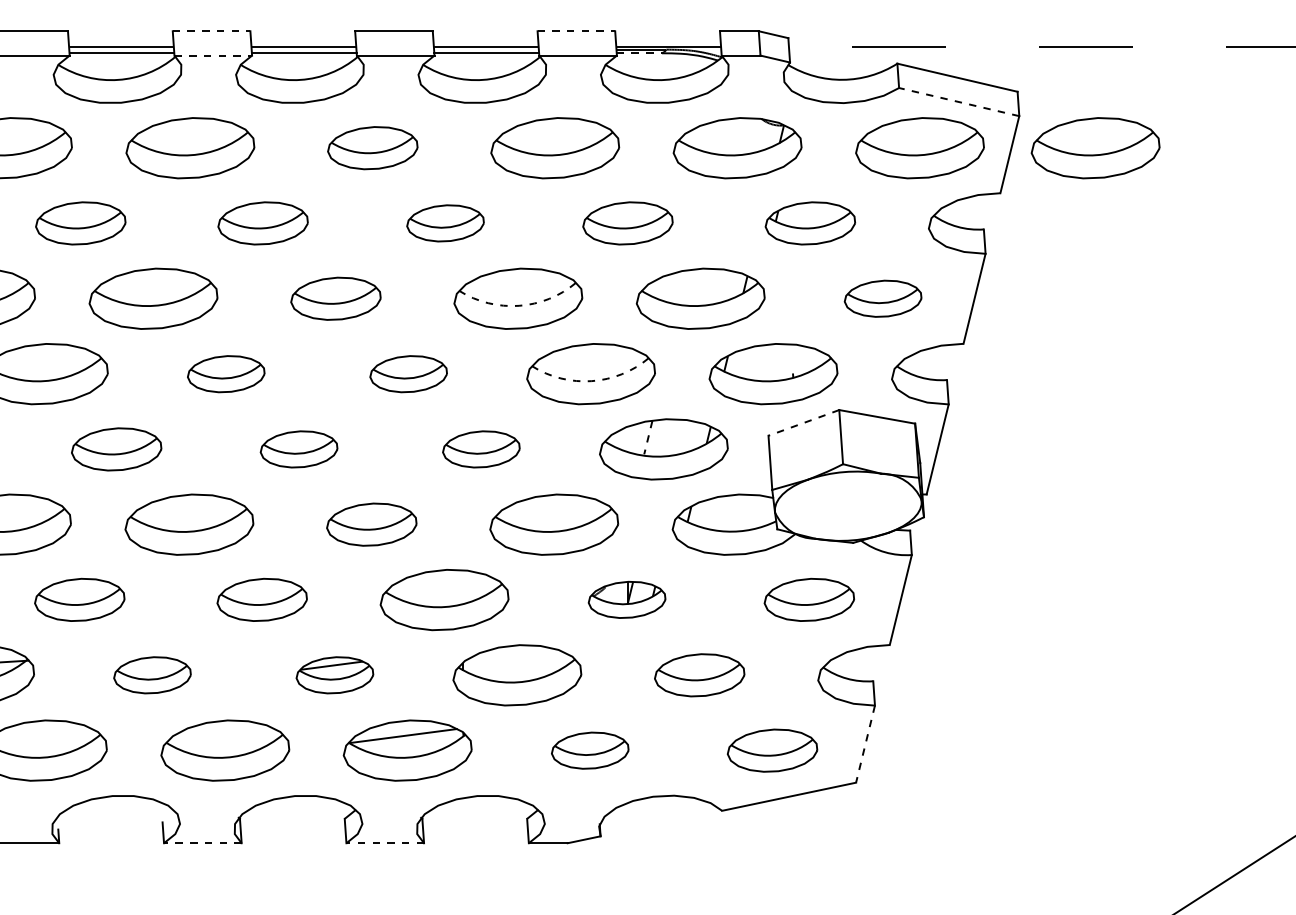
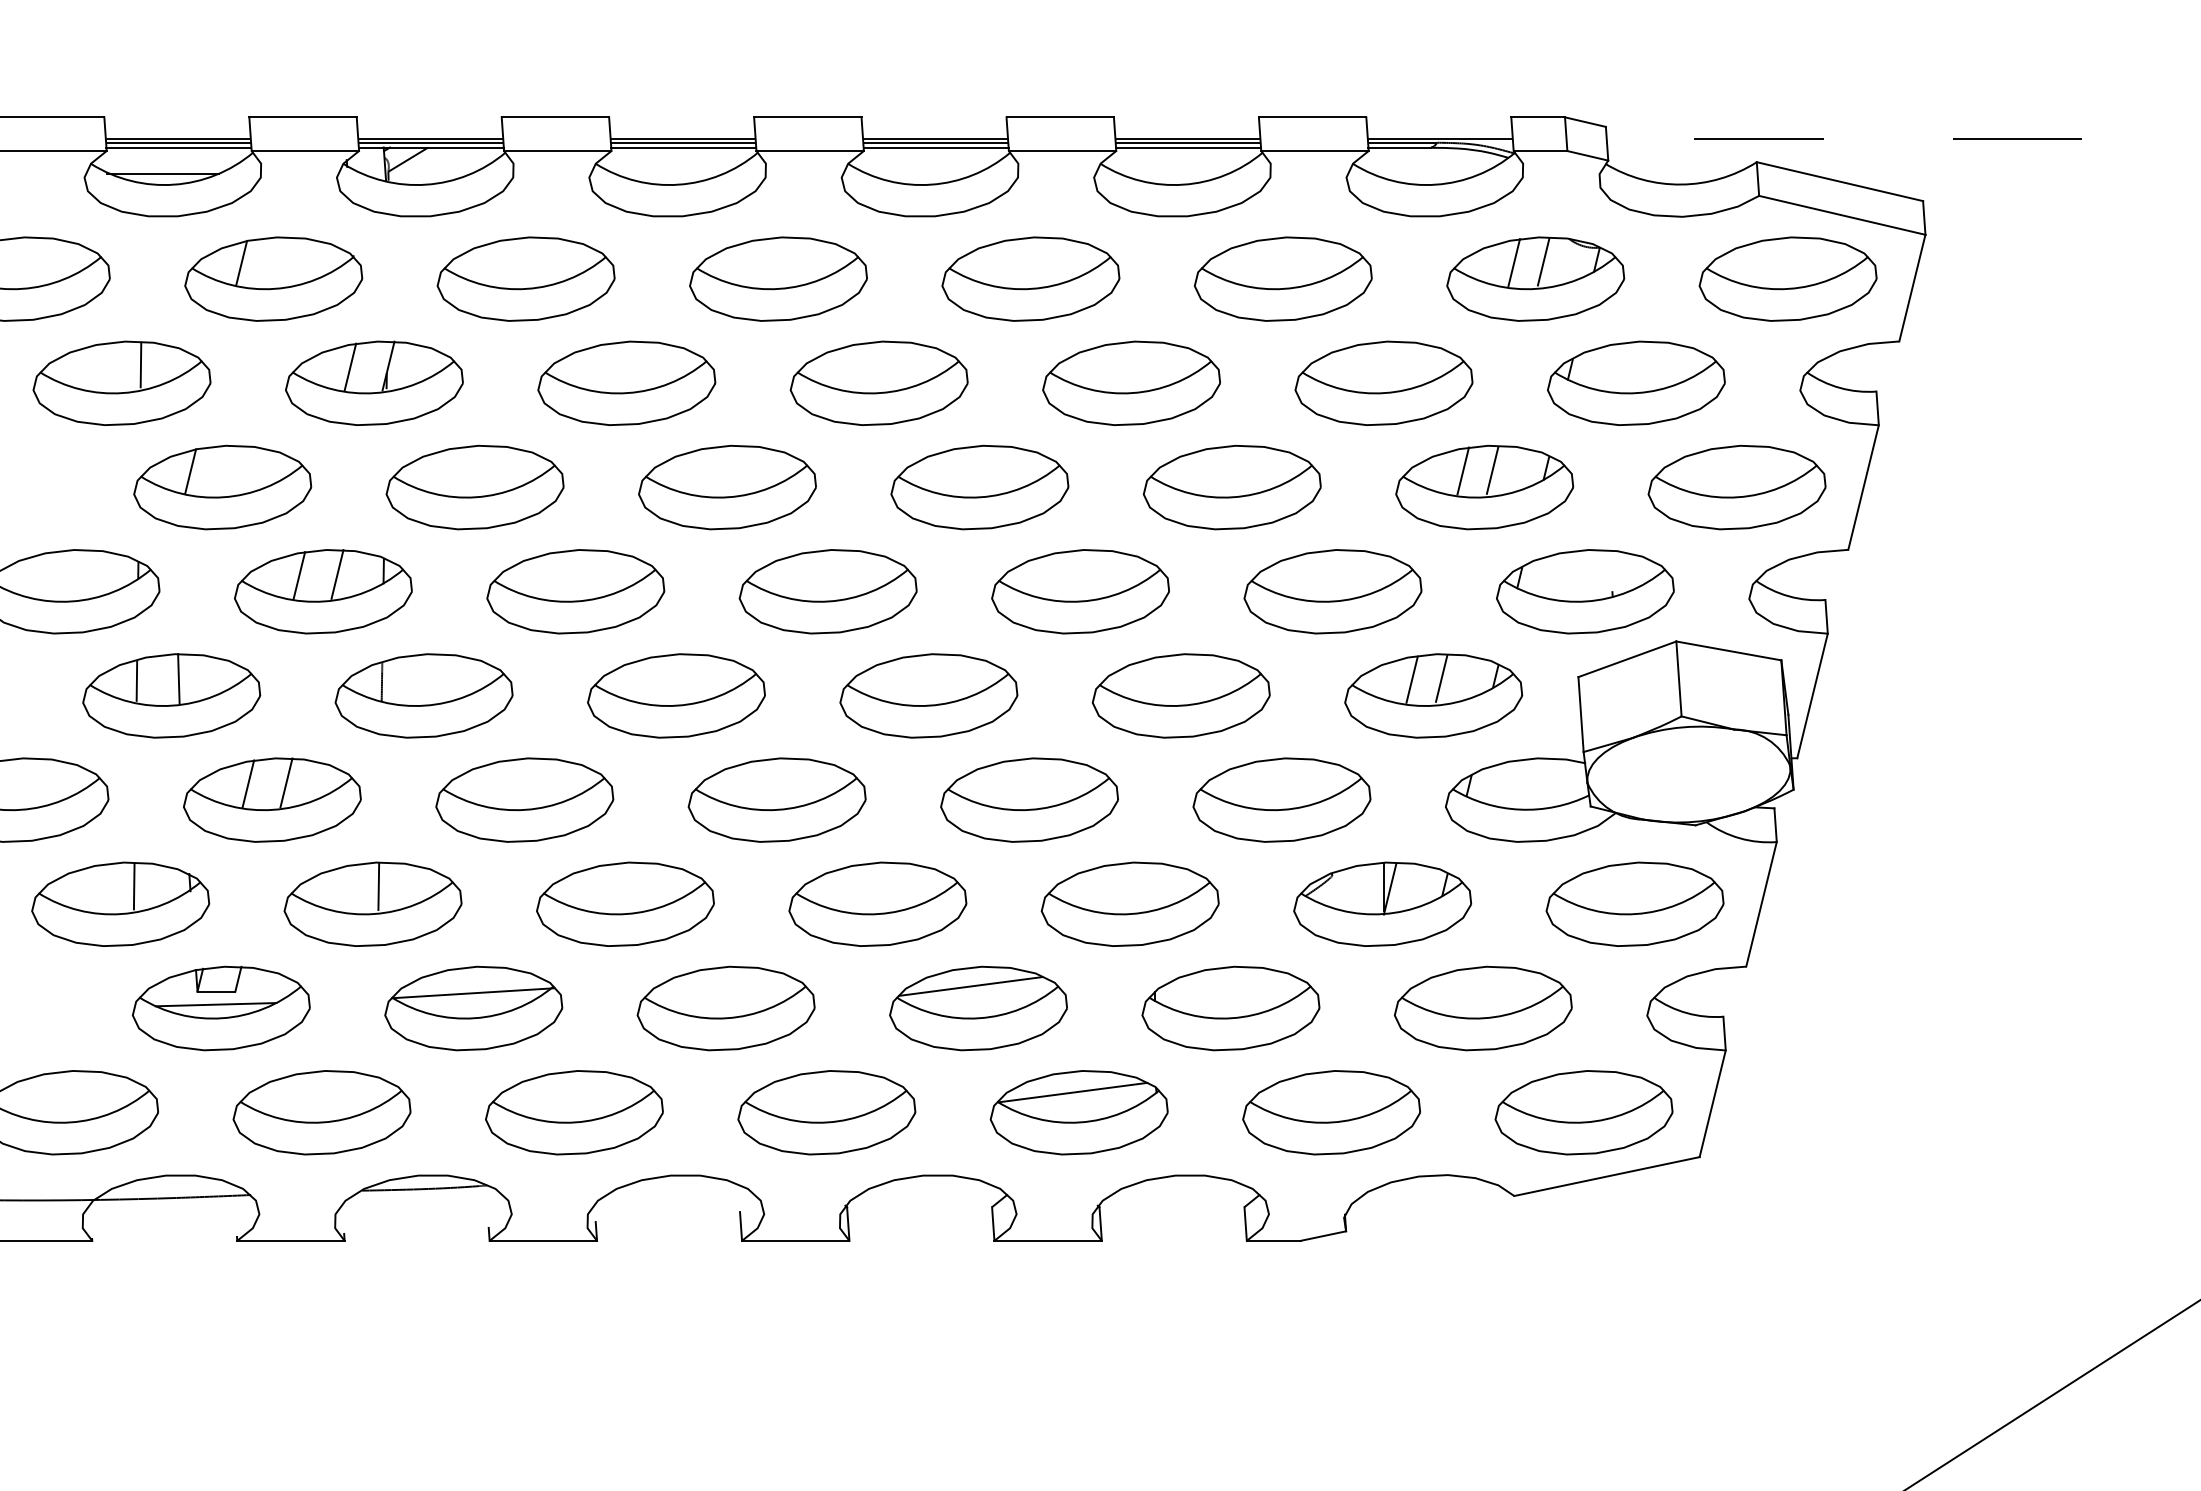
line: (211, 31) -> (807, 117), dashed -> solid
line: (576, 31) -> (1312, 117), dashed -> solid
line: (121, 49) -> (682, 142), added
line: (303, 49) -> (935, 142), added
line: (485, 49) -> (1187, 142), added
line: (639, 53) -> (1400, 147), dashed -> solid
line: (213, 55) -> (810, 151), dashed -> solid
line: (958, 102) -> (1841, 215), dashed -> solid
line: (743, 135) -> (1543, 261), added
line: (721, 136) -> (1513, 262), added
part: (372, 147) -> (1030, 278), size x1.43
part: (1095, 147) -> (2030, 278), removed
part: (80, 222) -> (626, 382), size x1.43
part: (262, 222) -> (878, 382), size x1.43
part: (445, 222) -> (1131, 382), size x1.67
part: (627, 222) -> (1383, 382), size x1.43
part: (810, 222) -> (1636, 382), size x1.43
line: (684, 286) -> (1462, 470), added
line: (706, 286) -> (1492, 470), added
part: (335, 298) -> (979, 487), size x1.43
part: (882, 298) -> (1736, 487), size x1.67
arc: (519, 305) -> (1233, 497), dashed -> solid
part: (225, 373) -> (827, 591), size x1.67
part: (408, 373) -> (1080, 591), size x1.67
arc: (591, 381) -> (1333, 601), dashed -> solid
line: (803, 423) -> (1626, 659), dashed -> solid
line: (669, 436) -> (1441, 678), added
line: (648, 437) -> (1412, 679), dashed -> solid
part: (116, 449) -> (676, 695), size x1.43
part: (298, 449) -> (928, 695), size x1.67
part: (480, 449) -> (1180, 695), size x1.67
part: (371, 524) -> (1029, 799), size x1.43
part: (79, 599) -> (625, 903), size x1.43
part: (261, 599) -> (877, 903), size x1.43
part: (626, 599) -> (1382, 903), size x1.67
part: (809, 599) -> (1634, 903), size x1.43
part: (152, 675) -> (725, 1008), size x1.67
part: (334, 675) -> (978, 1008), size x1.67
part: (699, 675) -> (1482, 1008), size x1.43
line: (865, 743) -> (1712, 1103), dashed -> solid
part: (590, 750) -> (1331, 1112), size x1.67
part: (772, 750) -> (1583, 1112), size x1.43
line: (202, 842) -> (795, 1240), dashed -> solid
line: (385, 842) -> (1048, 1240), dashed -> solid

